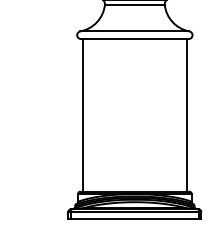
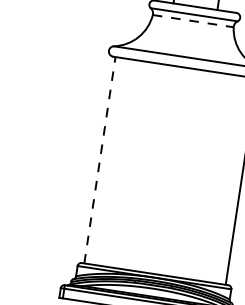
line: (134, 4) -> (192, 20), solid -> dashed
line: (82, 114) -> (99, 159), solid -> dashed

